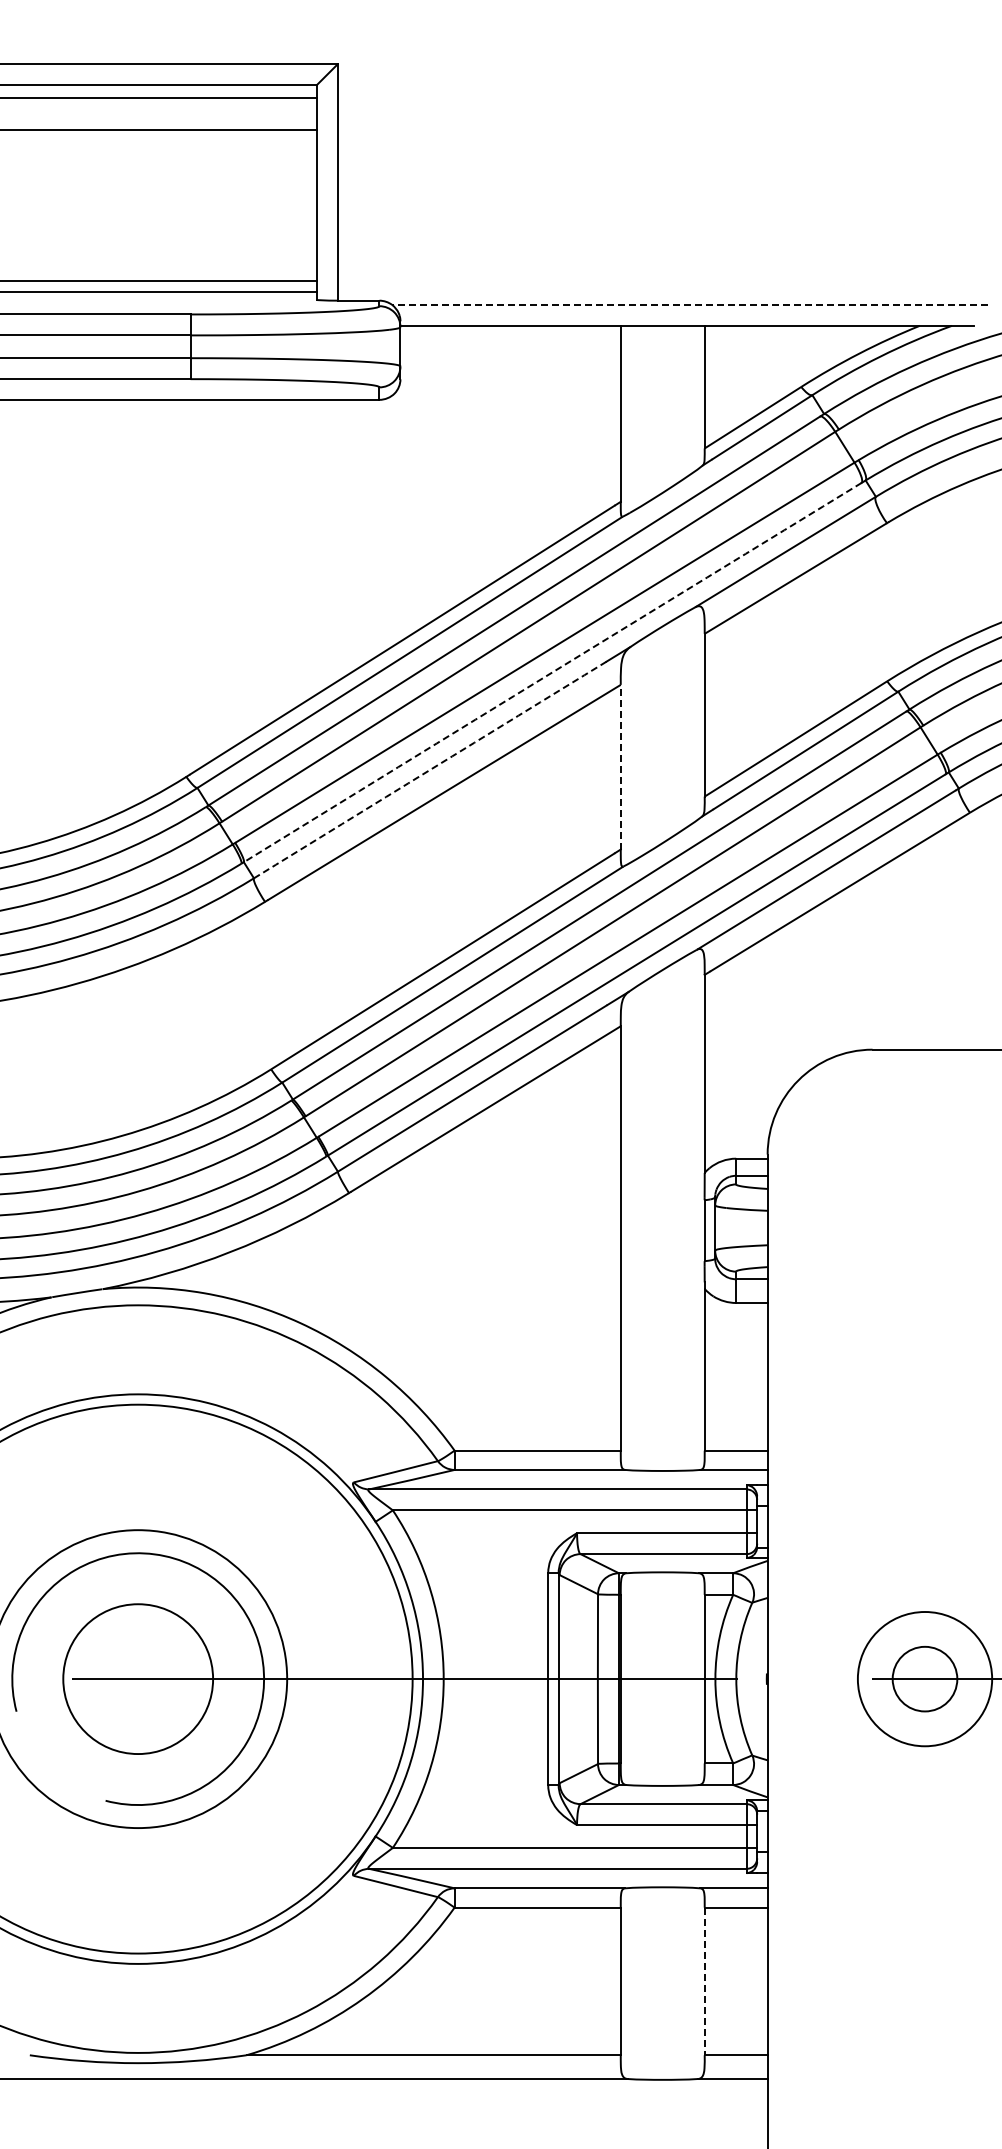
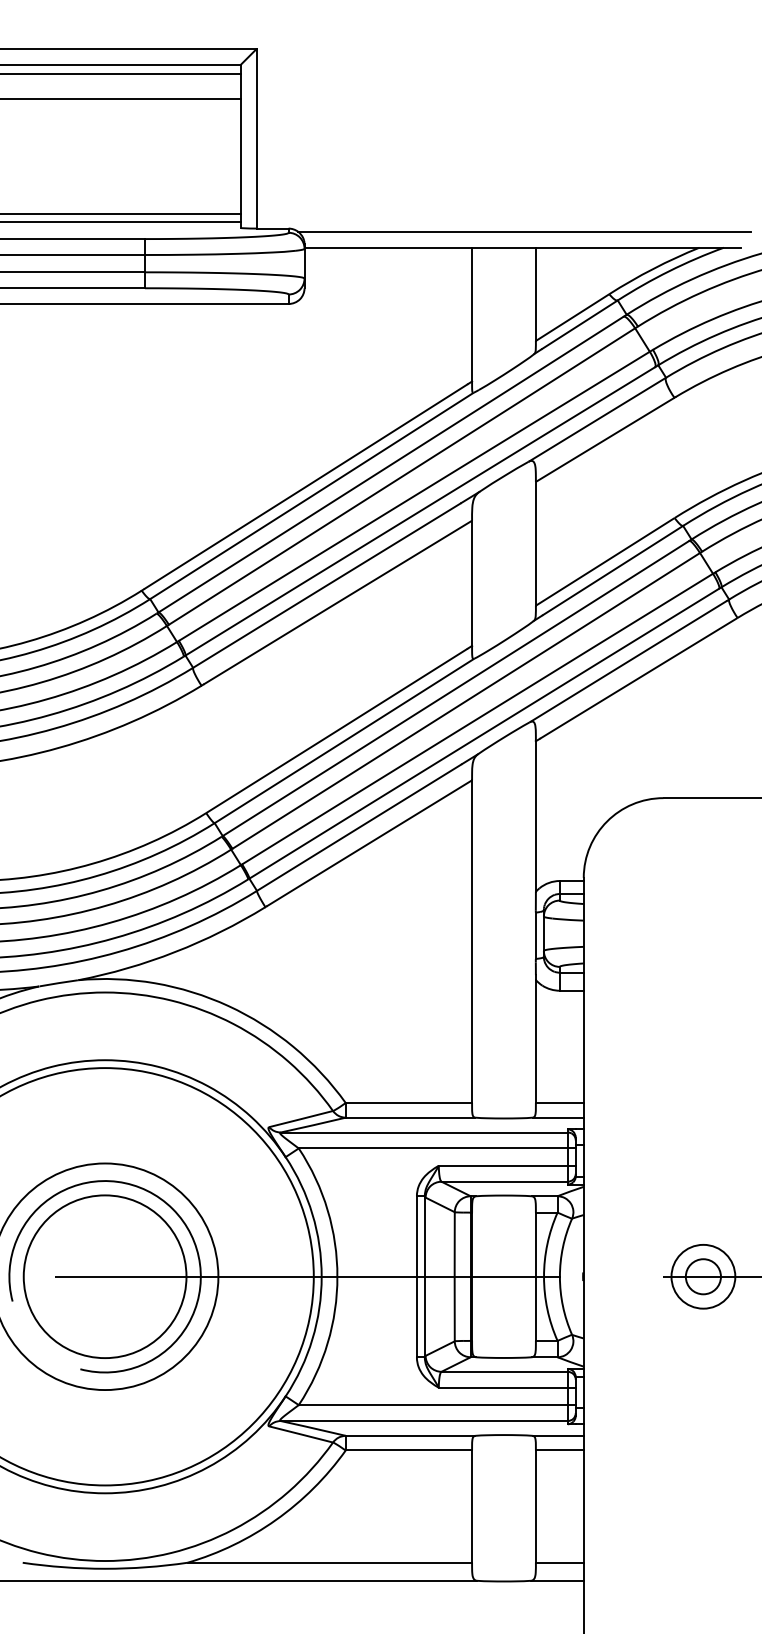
line: (690, 304) -> (525, 231), dashed -> solid
arc: (552, 672) -> (420, 511), dashed -> solid
line: (620, 766) -> (471, 582), dashed -> solid
arc: (430, 769) -> (327, 585), dashed -> solid
circle: (138, 1679) -> (105, 1277), size x1.43
circle: (924, 1679) -> (703, 1277), size x0.62
circle: (924, 1679) -> (703, 1277), size x0.71
line: (704, 1981) -> (535, 1506), dashed -> solid

